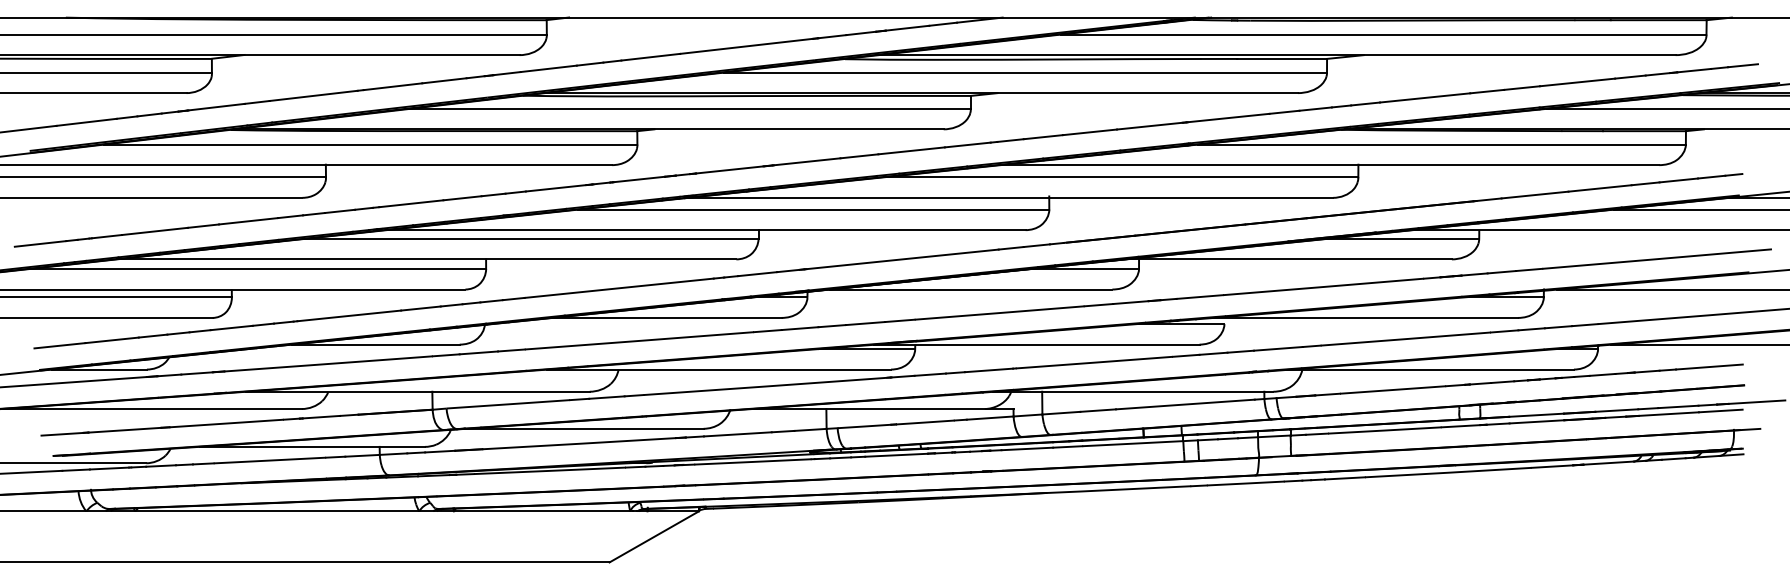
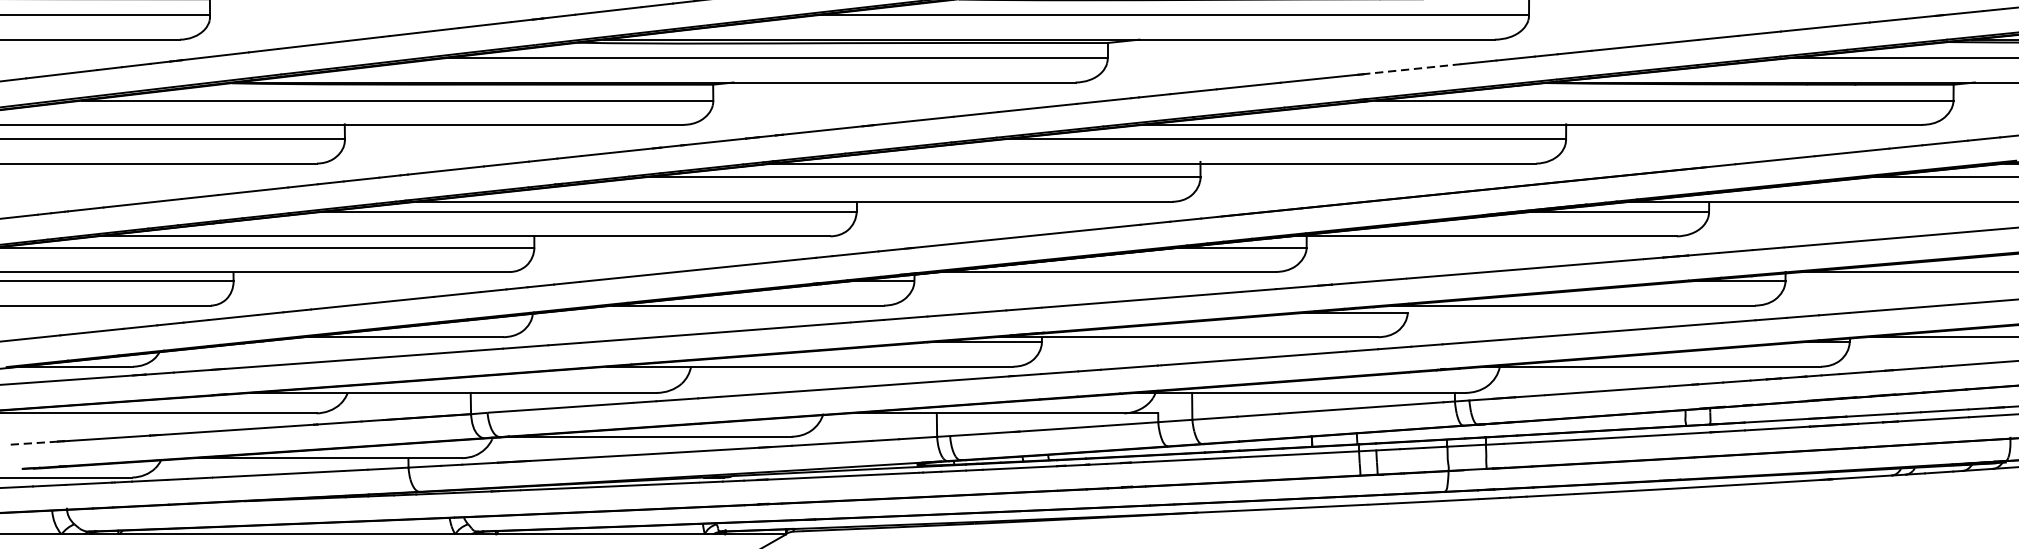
line: (1228, 118) -> (1412, 69), solid -> dashed
line: (62, 434) -> (33, 443), solid -> dashed

